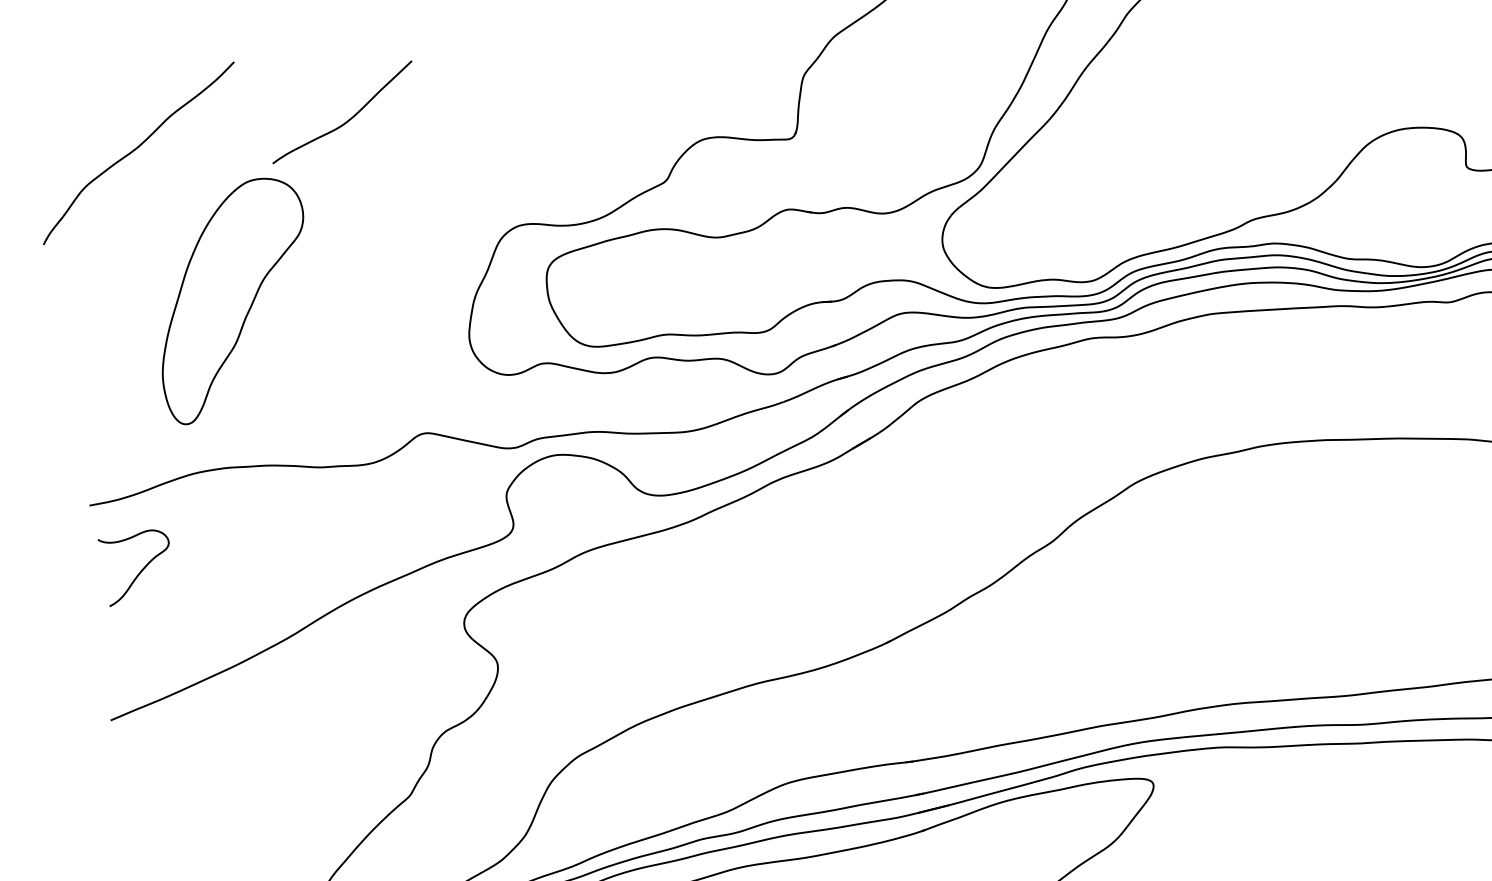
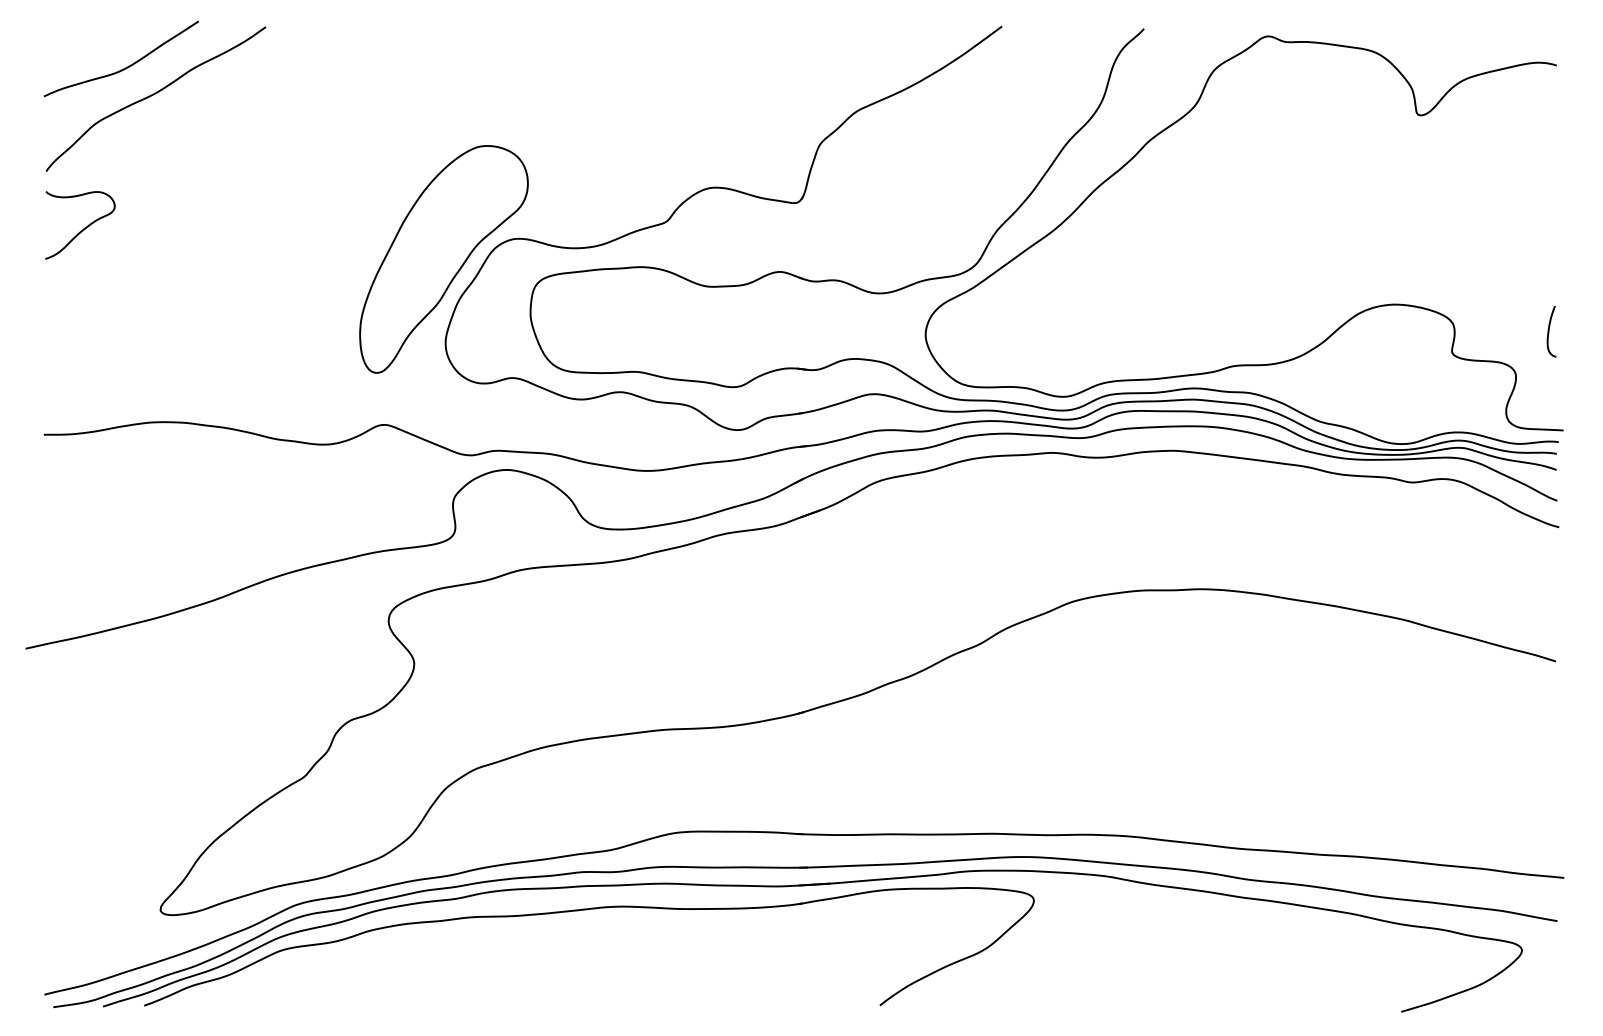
curve: (347, 120) -> (125, 67), moved
part: (232, 299) -> (443, 259), moved
curve: (141, 569) -> (83, 228), moved

